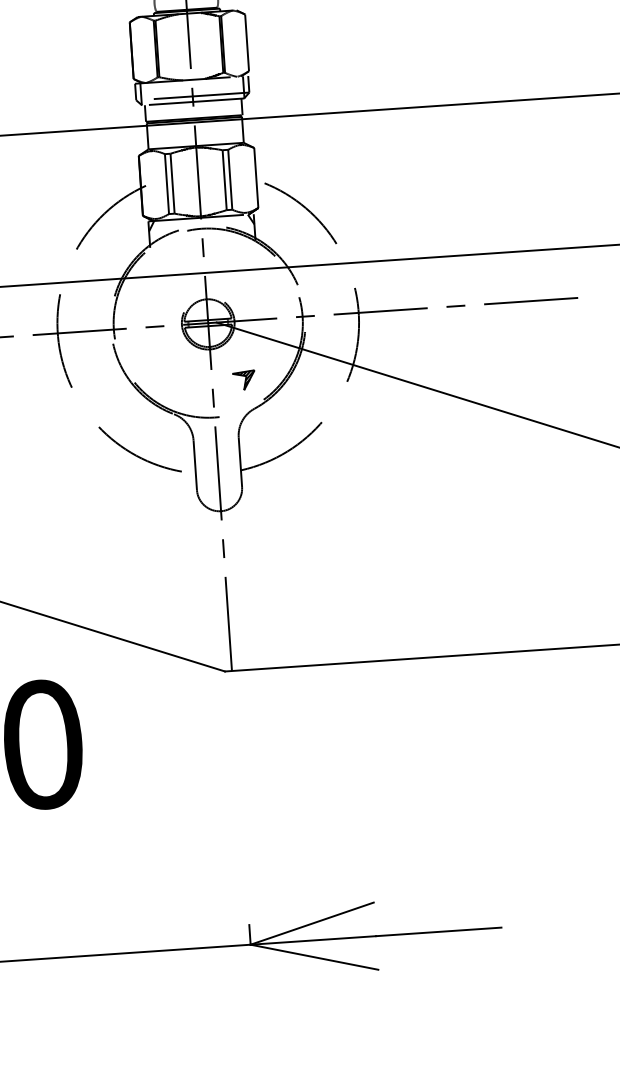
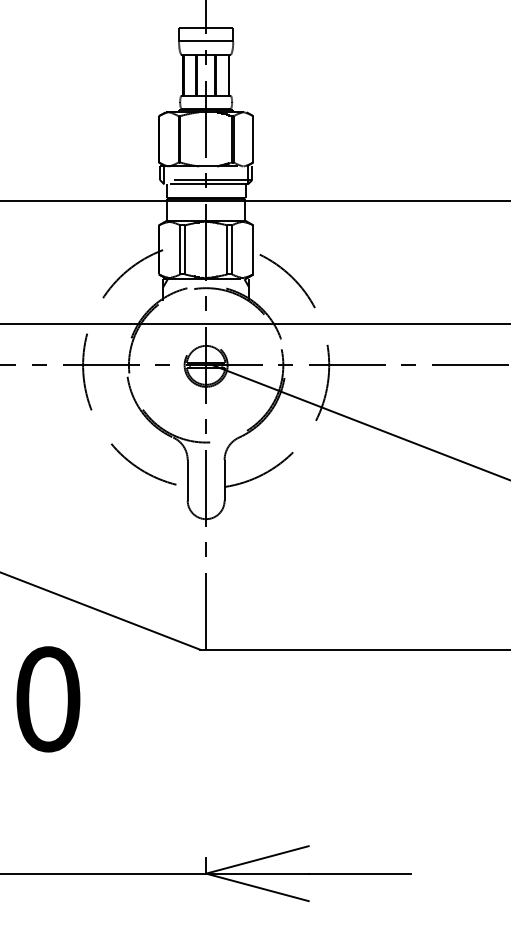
part: (244, 379) -> (232, 413), removed

